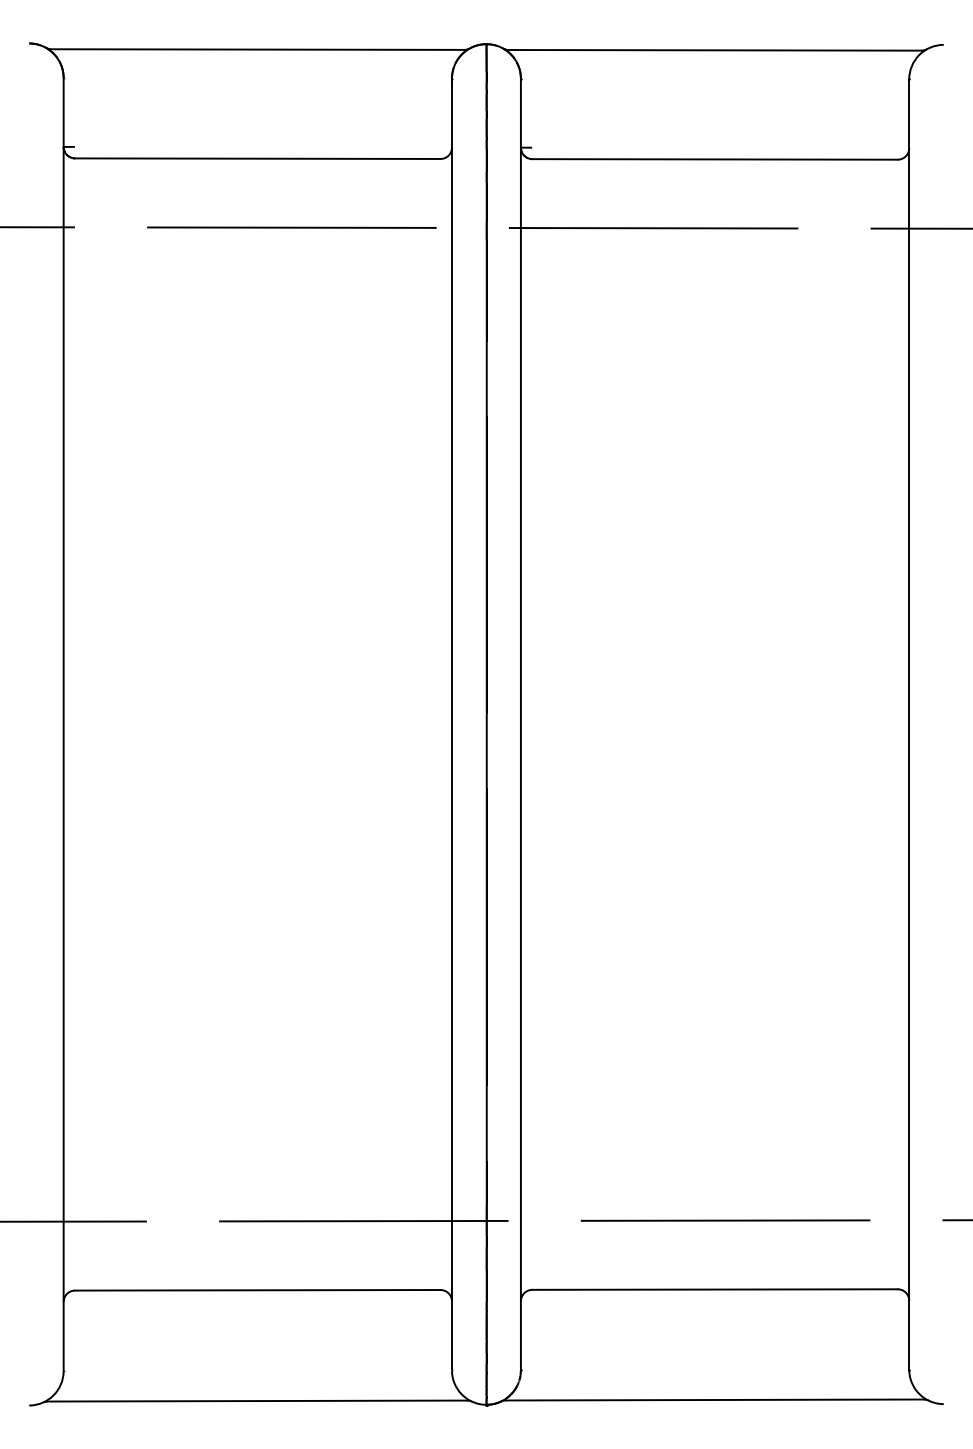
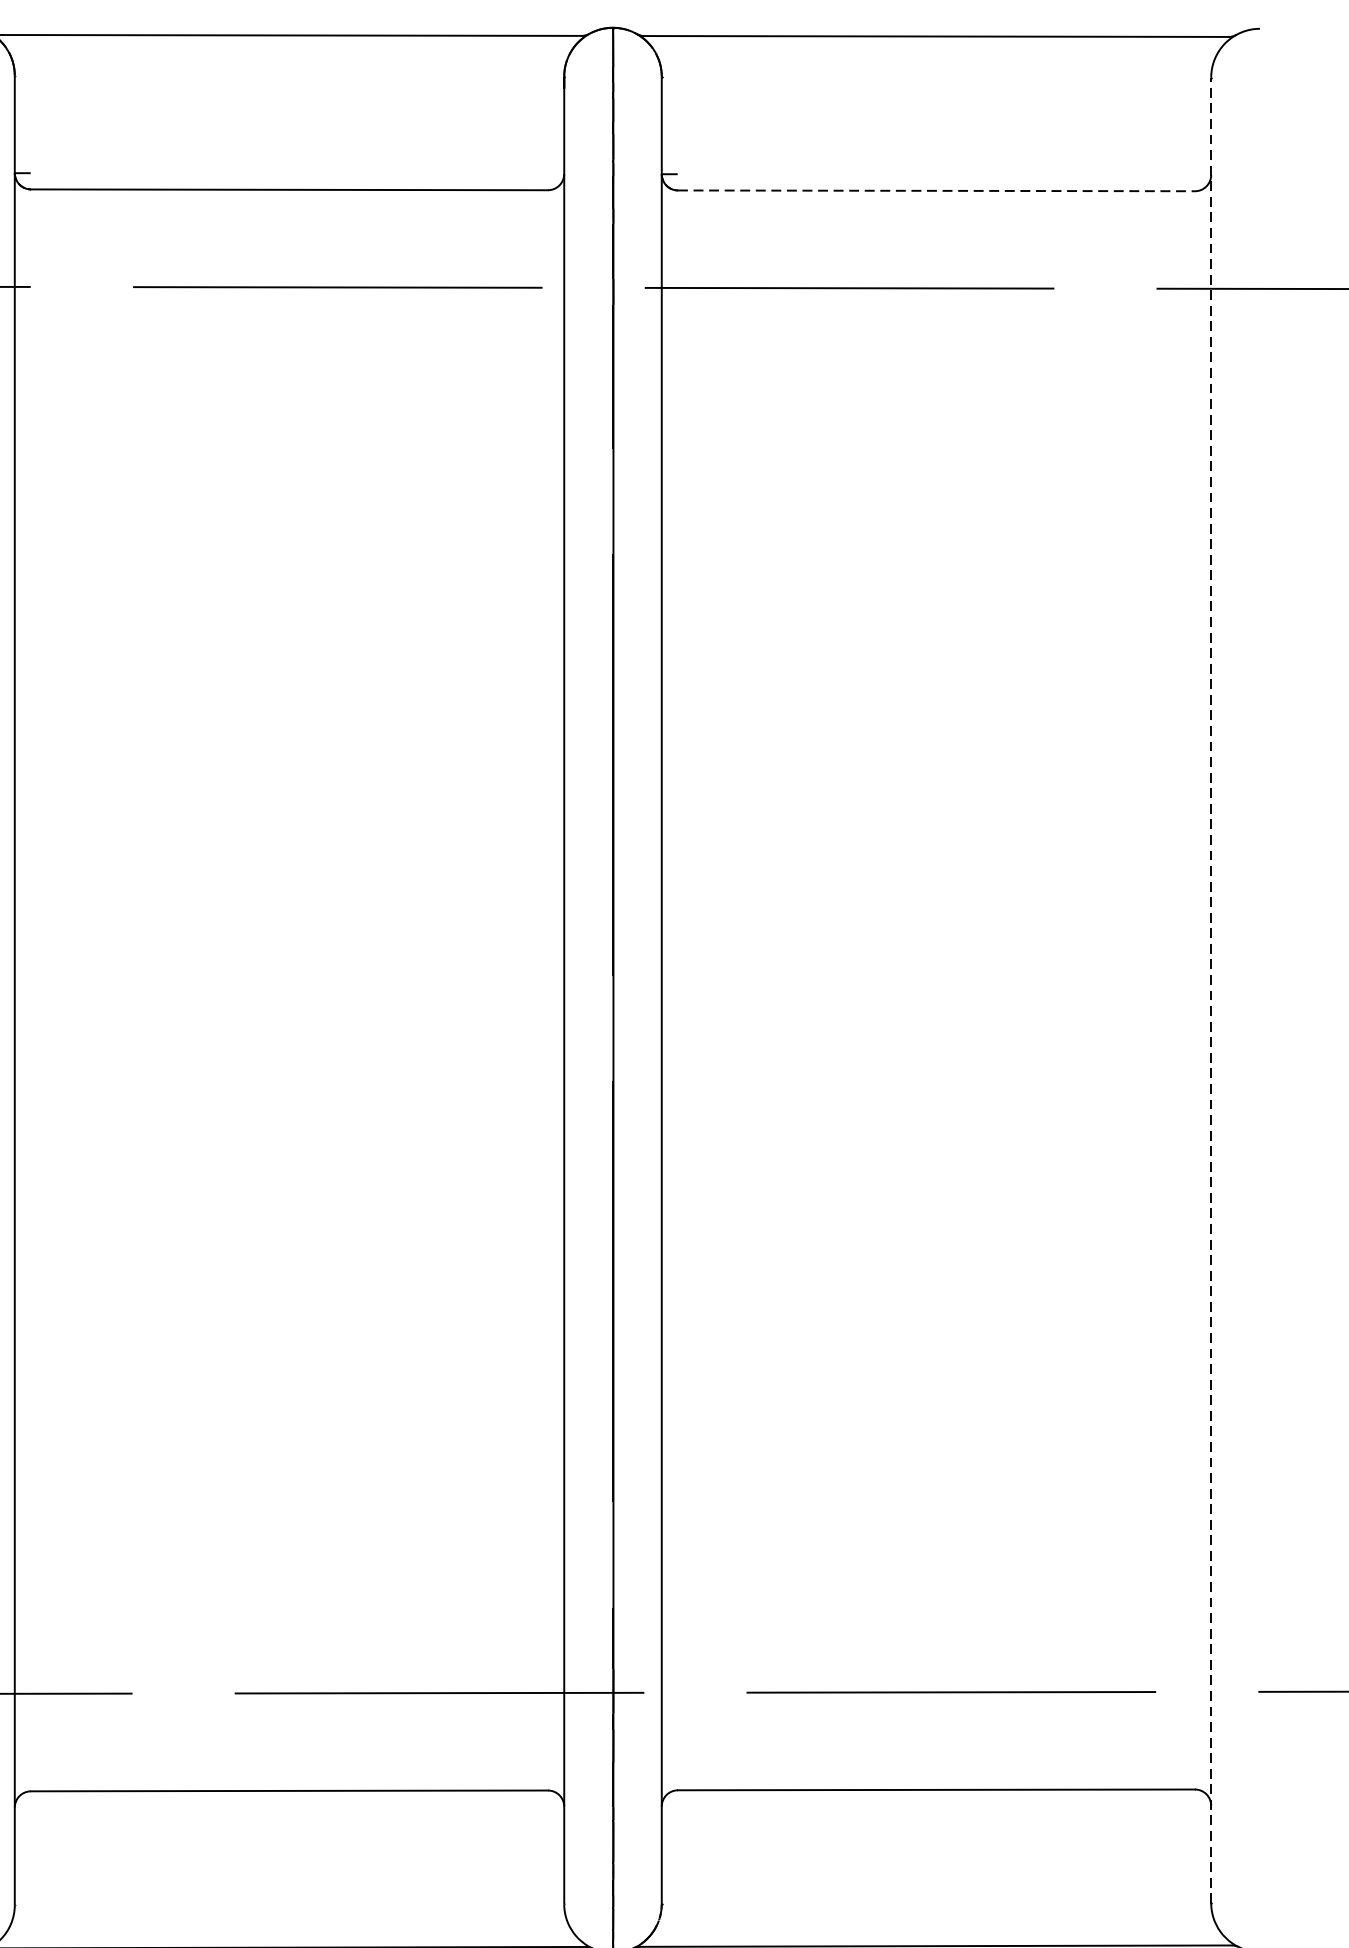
line: (715, 159) -> (937, 190), solid -> dashed
line: (909, 724) -> (1211, 990), solid -> dashed

